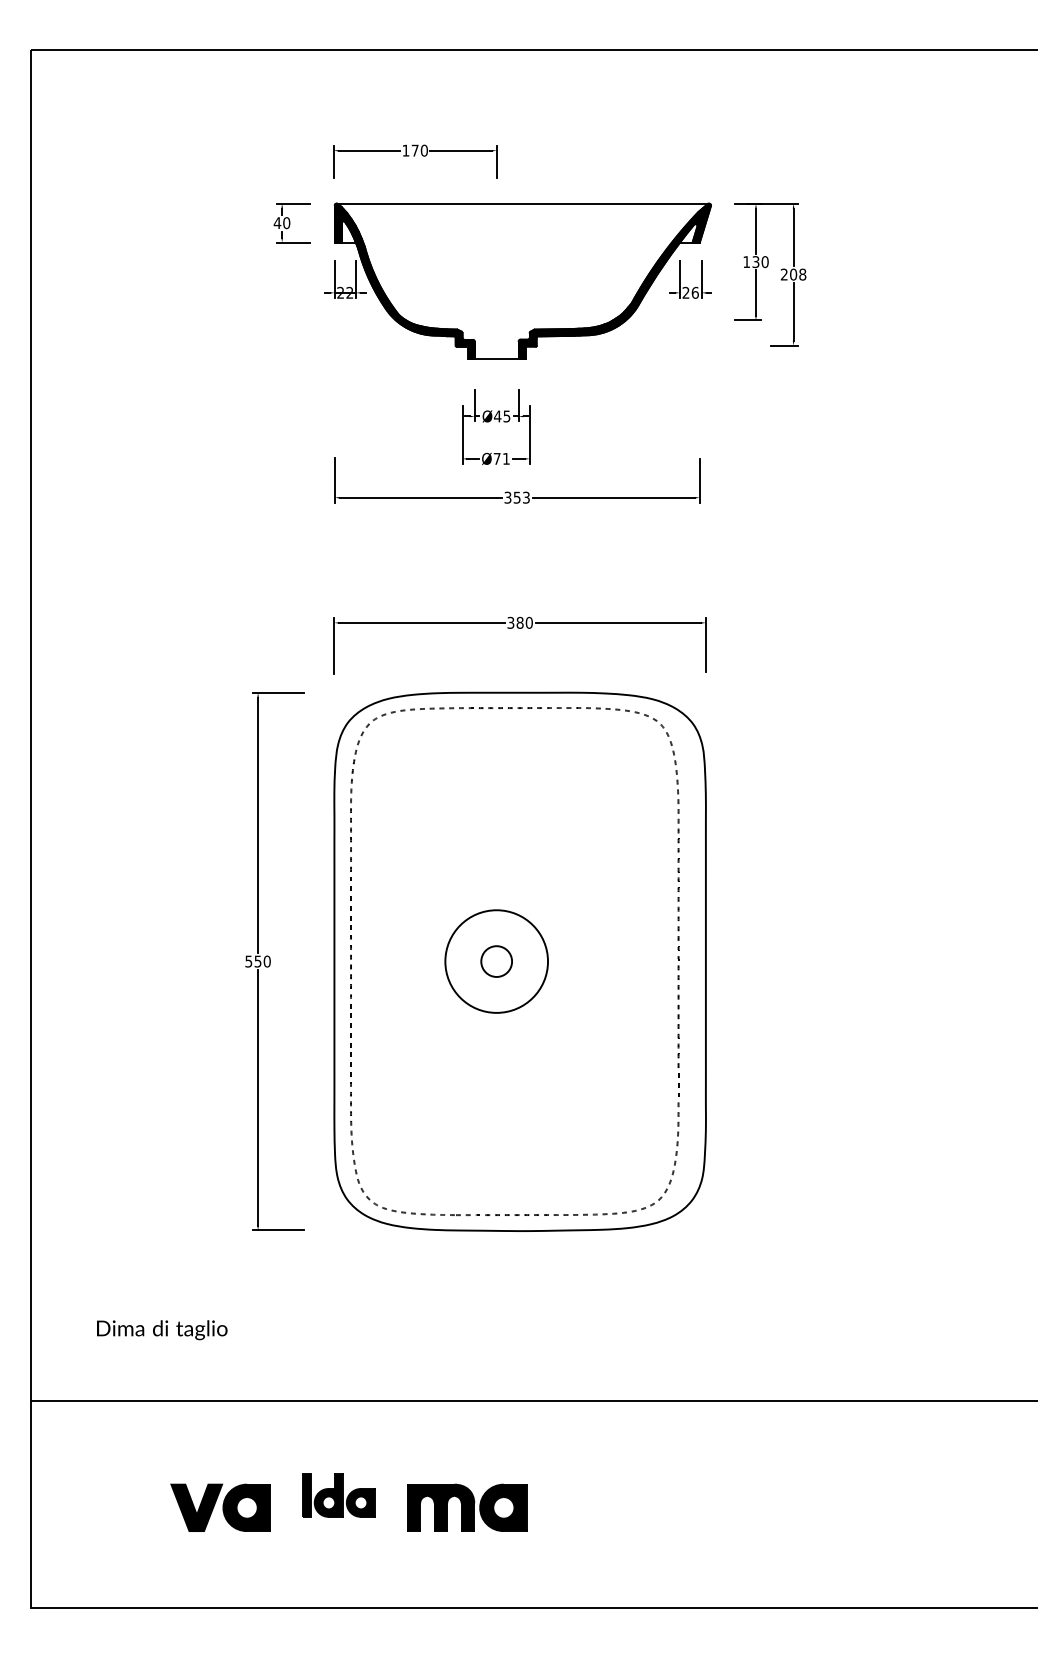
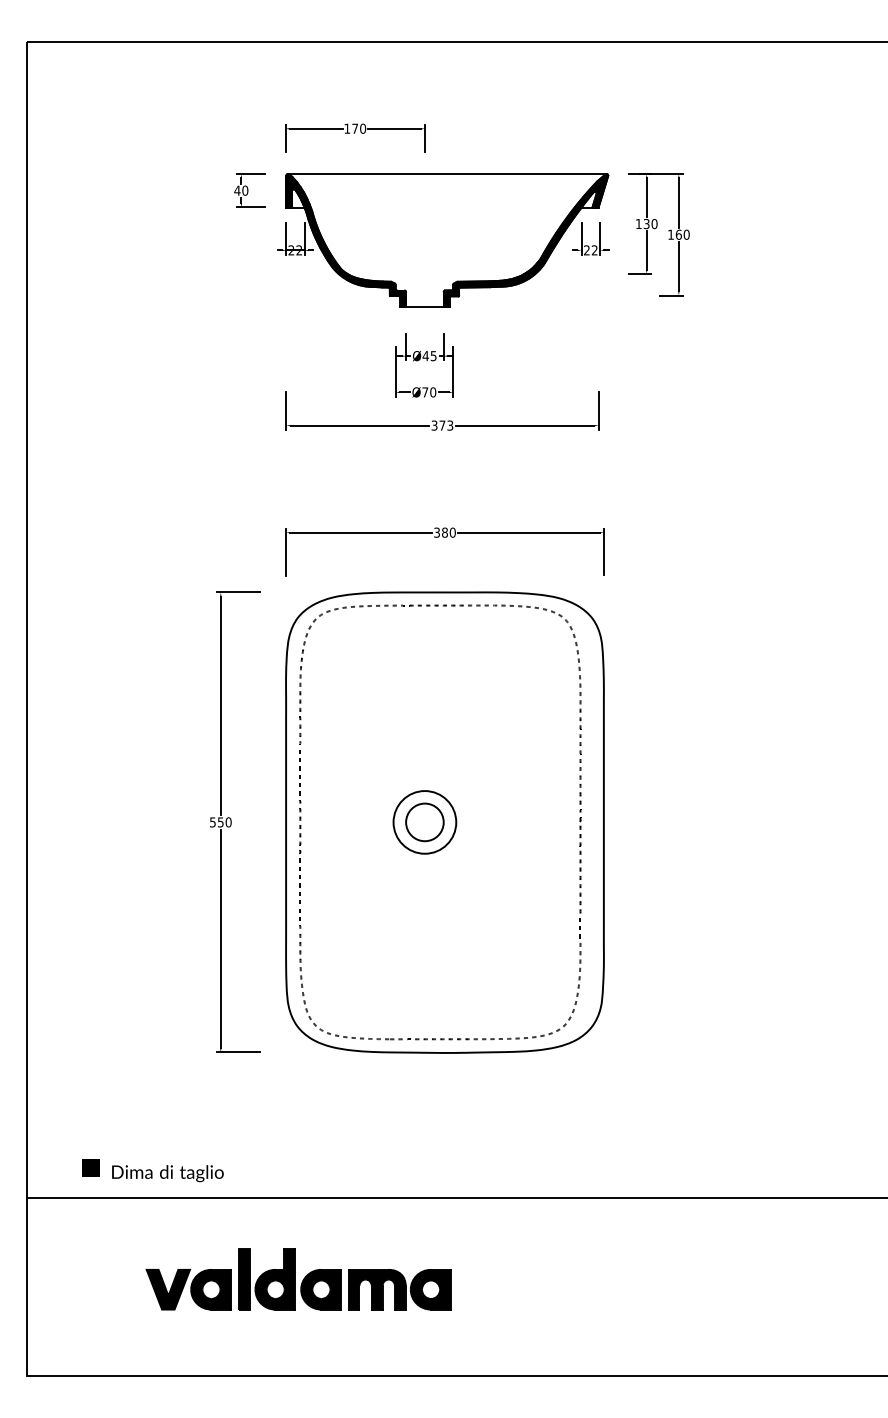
text: (793, 274) -> (678, 234), 208 -> 160
text: (694, 292) -> (594, 250), 26 -> 22
text: (505, 458) -> (432, 392), Ø71 -> Ø70
text: (516, 497) -> (441, 425), 353 -> 373
circle: (496, 961) -> (424, 822), size x0.71
circle: (496, 961) -> (424, 822), size x1.43
text: (162, 1330) -> (168, 1173), moved
fill: (105, 1364) -> (90, 1167), added
part: (338, 1495) -> (289, 1279), size x1.67

